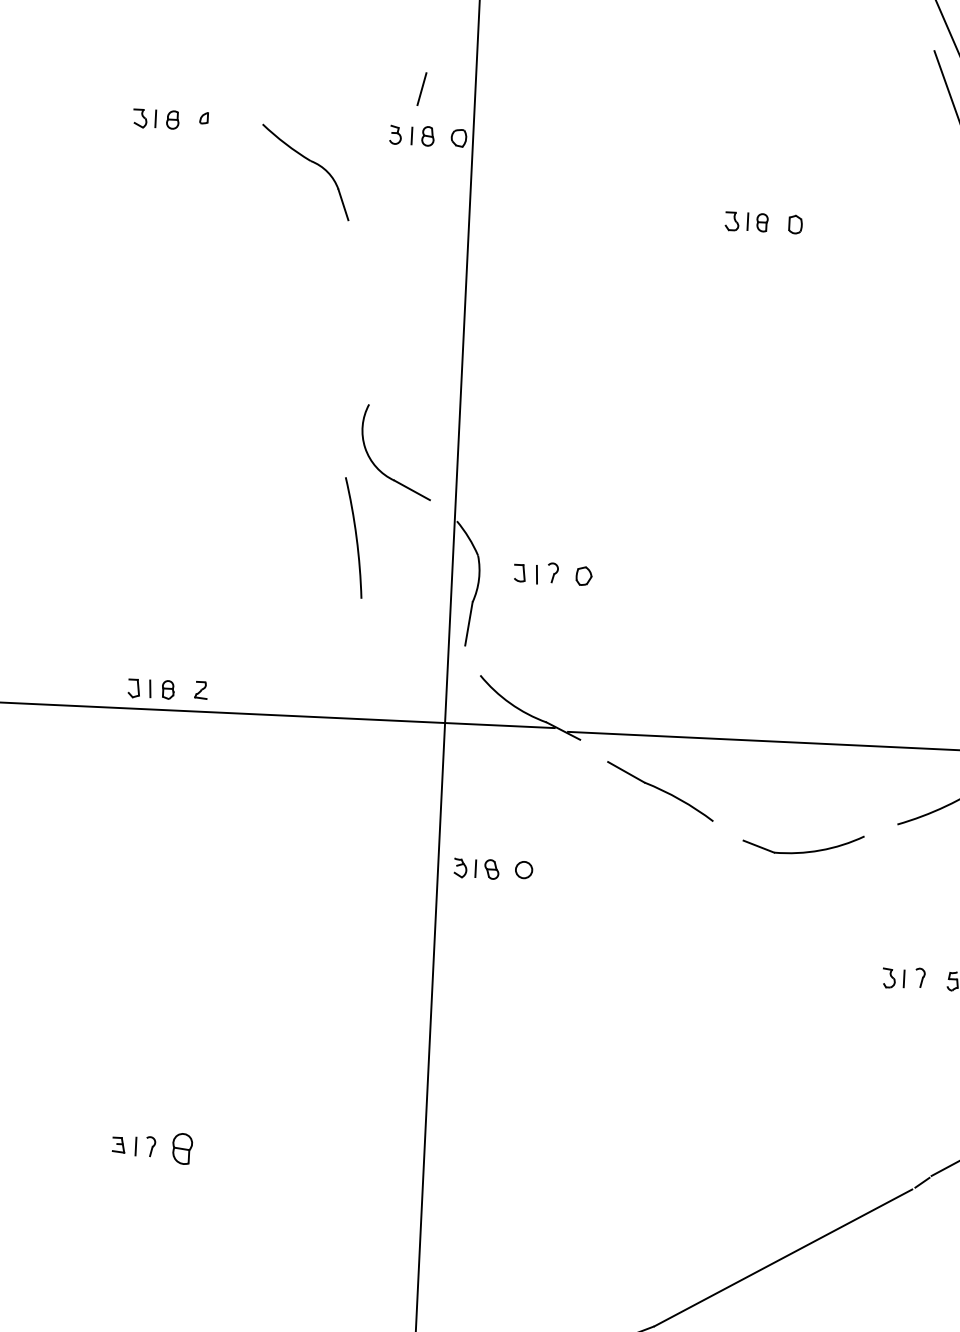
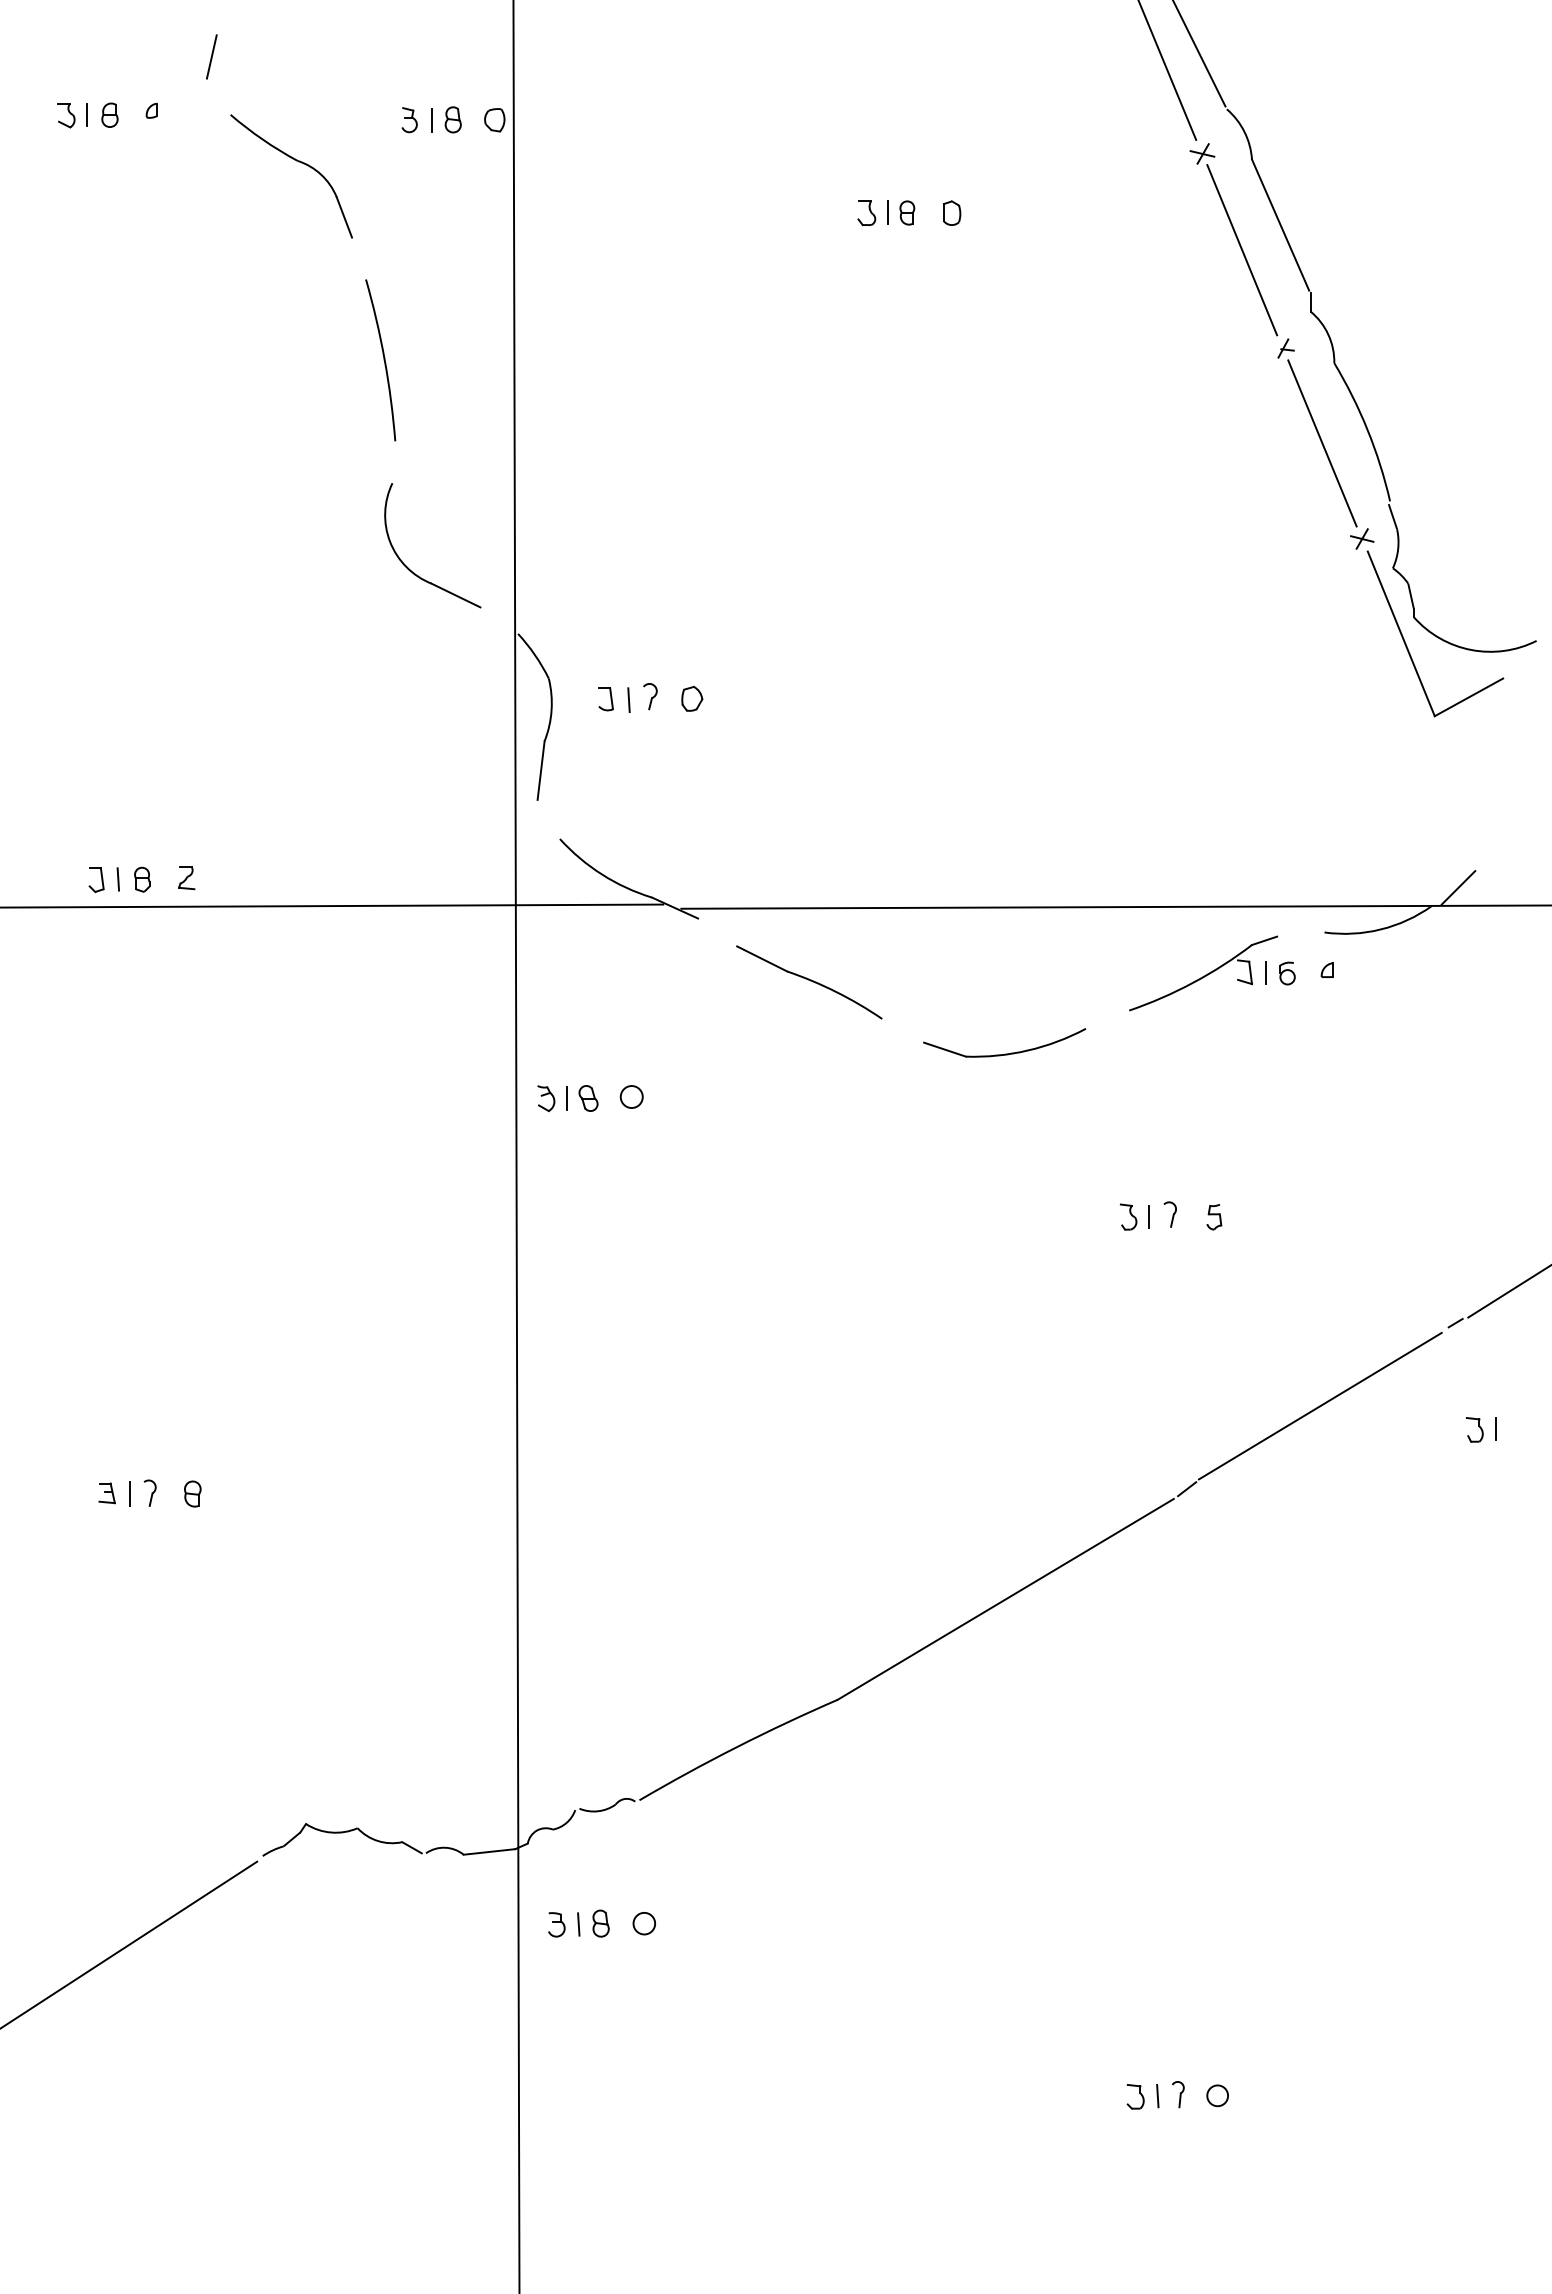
line: (421, 88) -> (211, 56), moved
arc: (355, 538) -> (383, 360), moved
part: (182, 1148) -> (192, 1493), size x0.62

